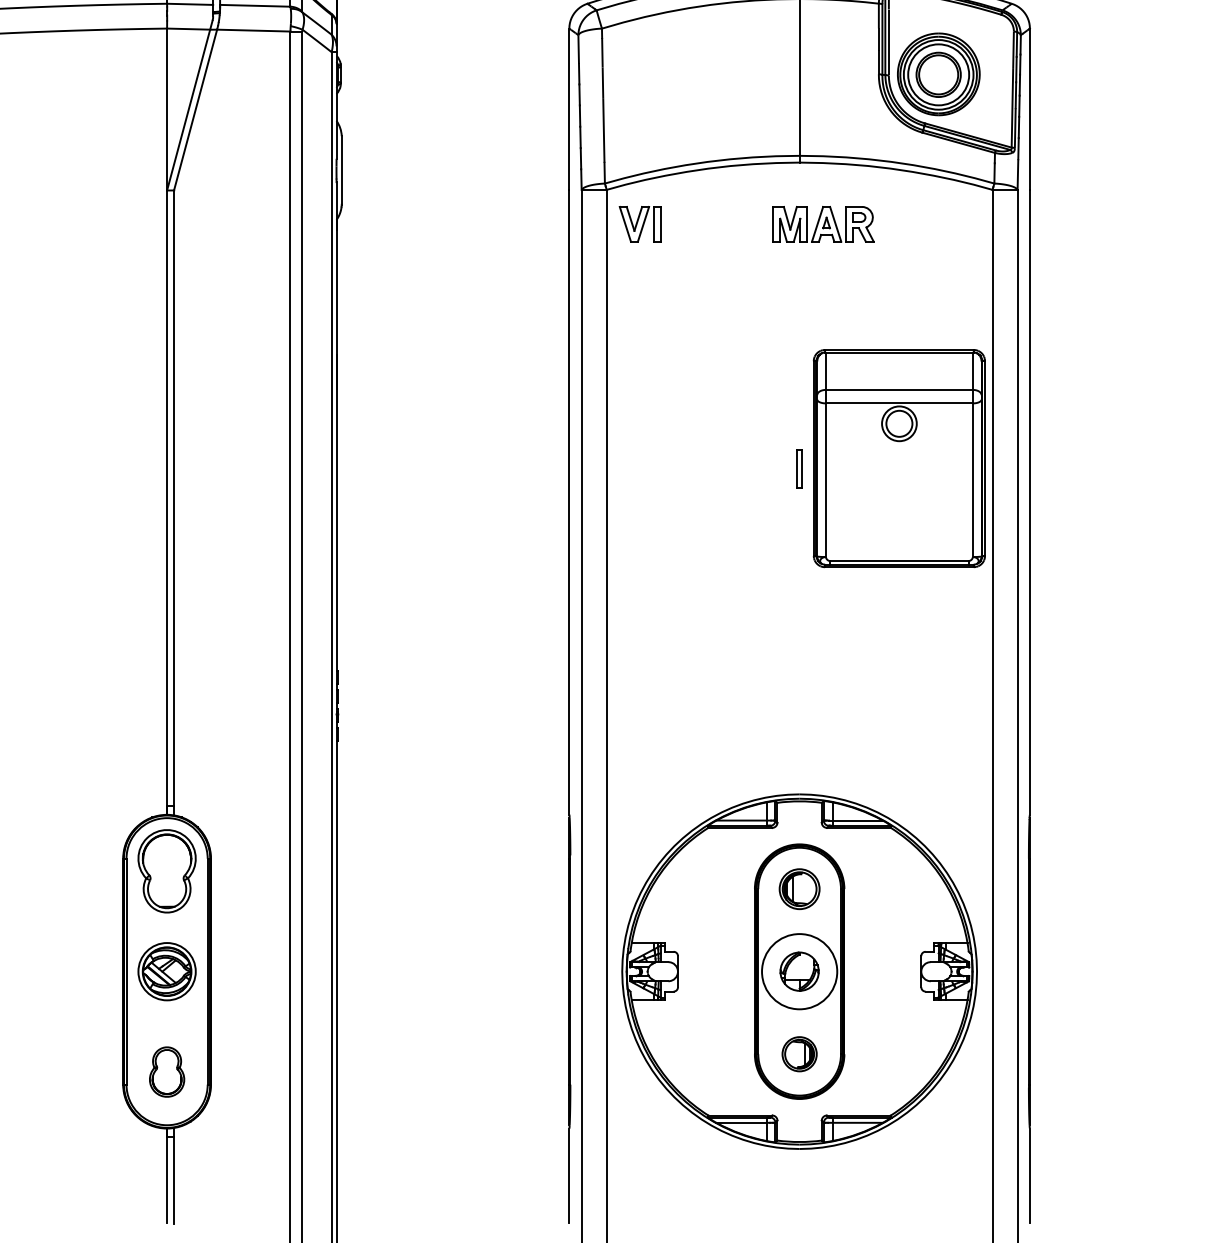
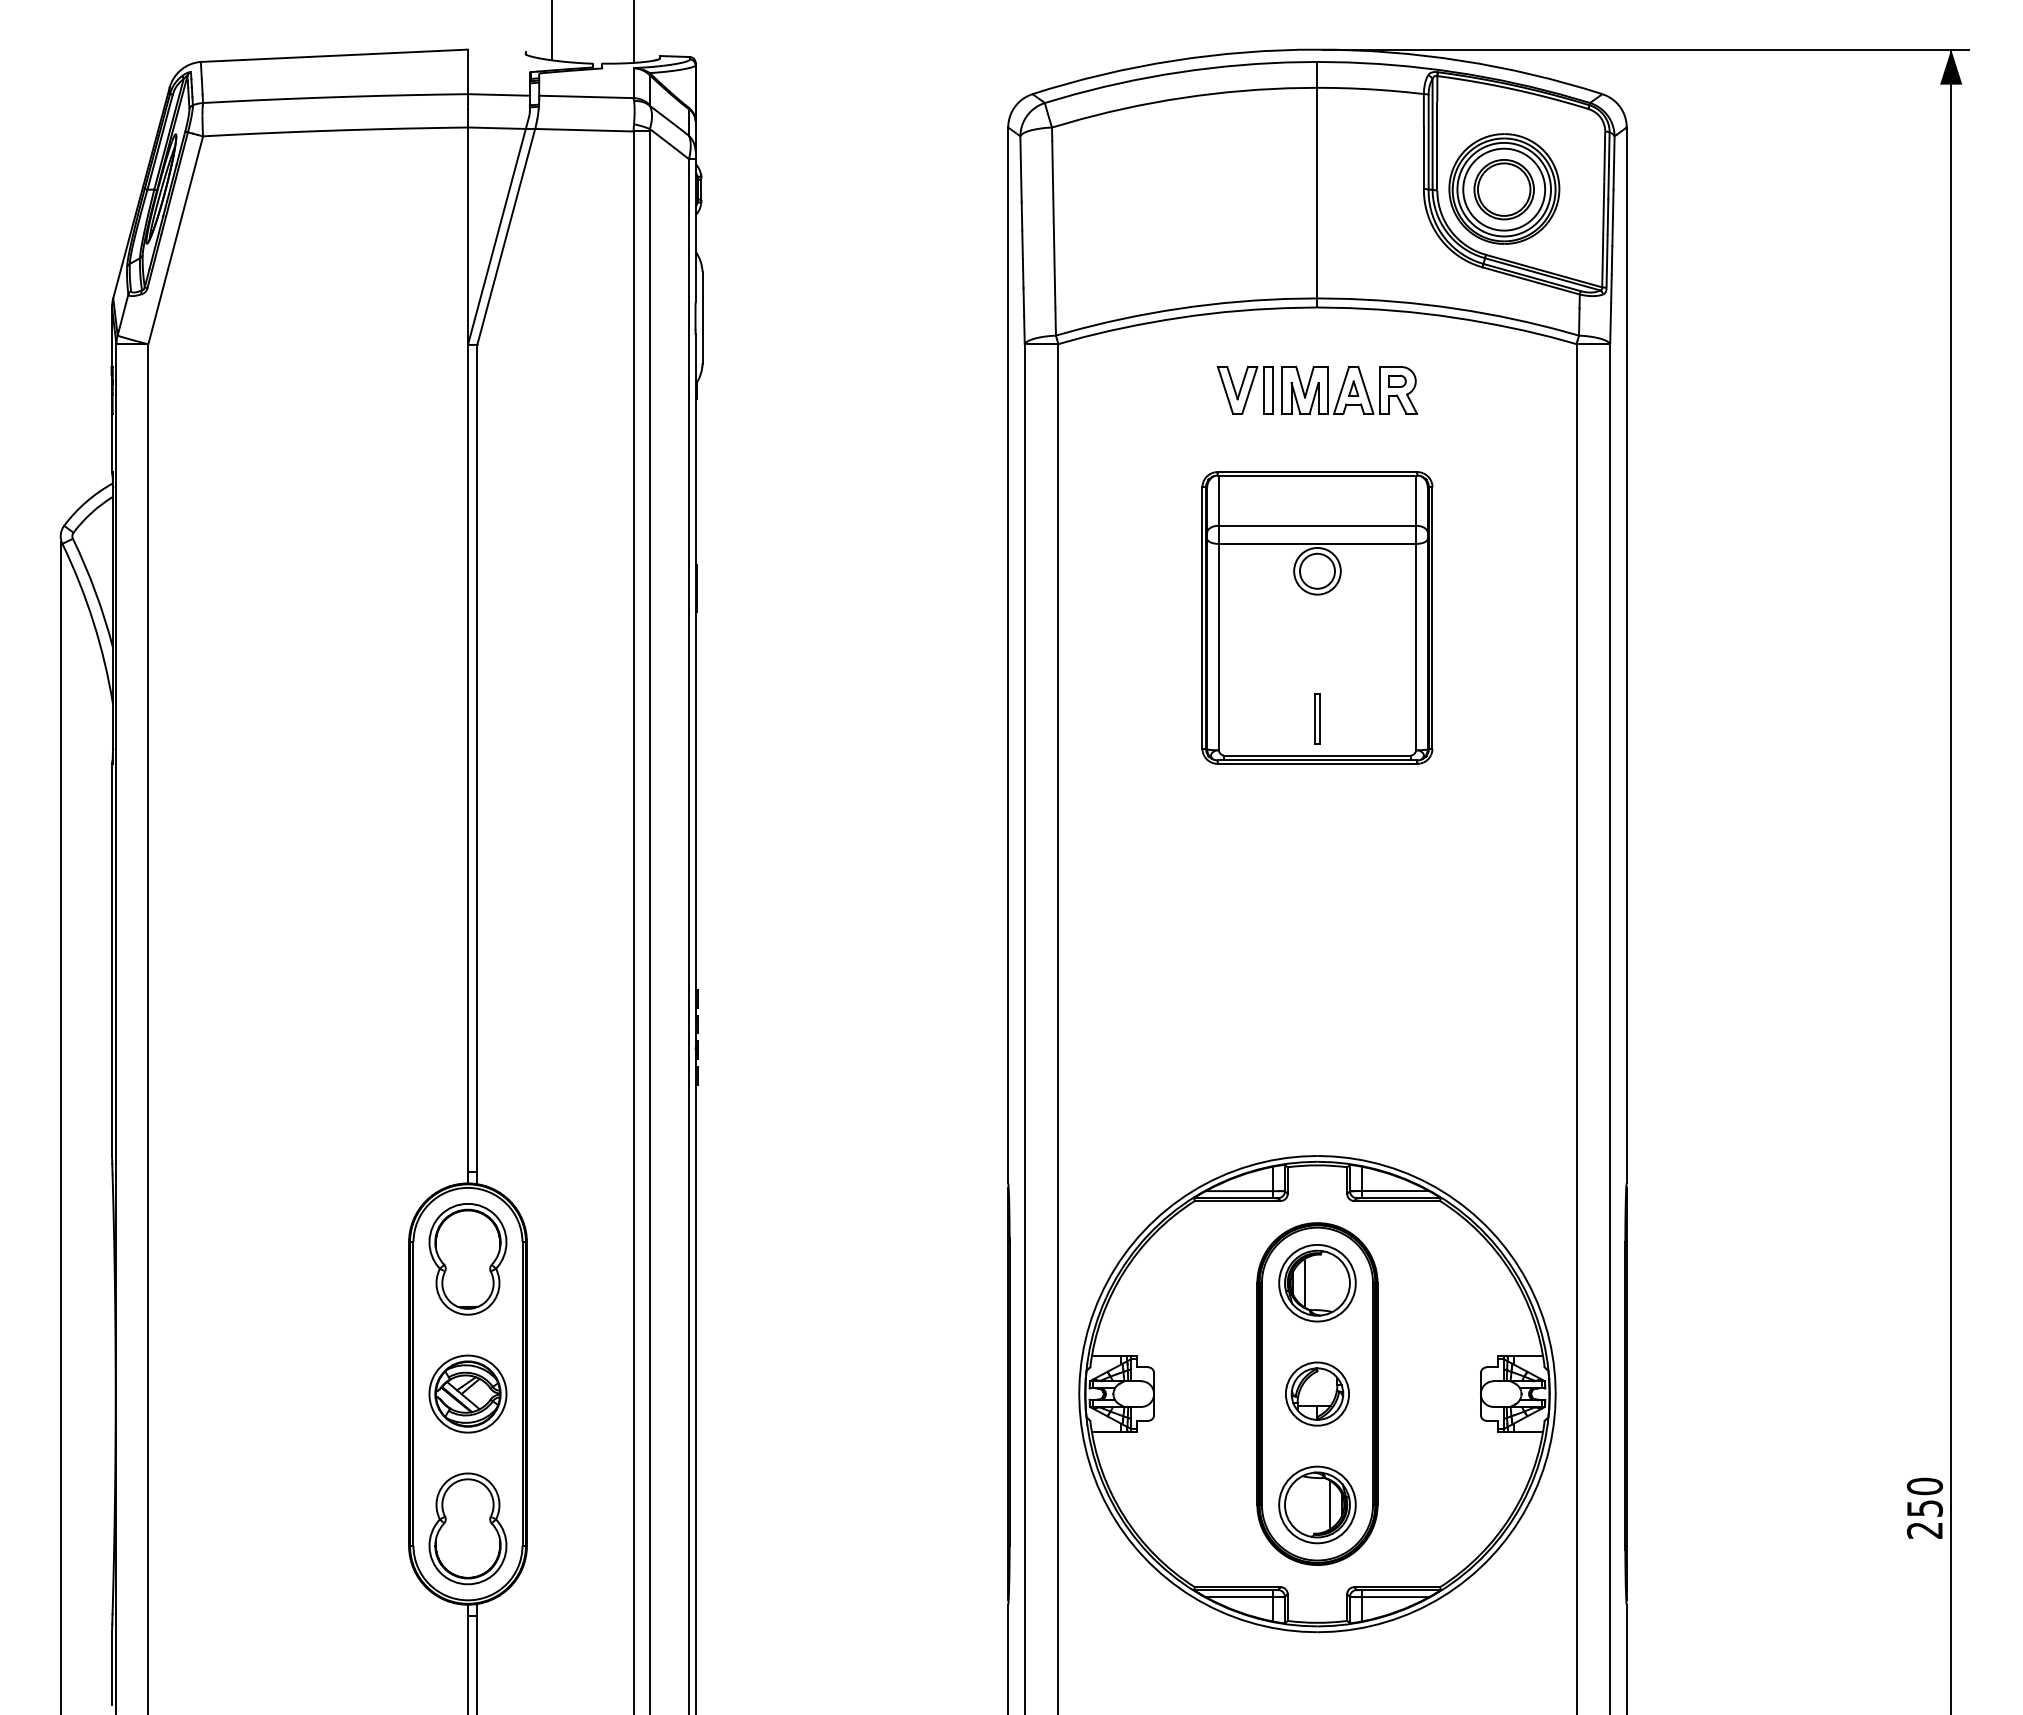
part: (640, 224) -> (1245, 390), moved
part: (899, 458) -> (1317, 617), moved
part: (799, 889) -> (1317, 1283), size x1.43
circle: (799, 971) -> (1317, 1393), size x0.62
part: (799, 1053) -> (1317, 1504), size x1.67
part: (166, 1071) -> (467, 1528), size x1.67

